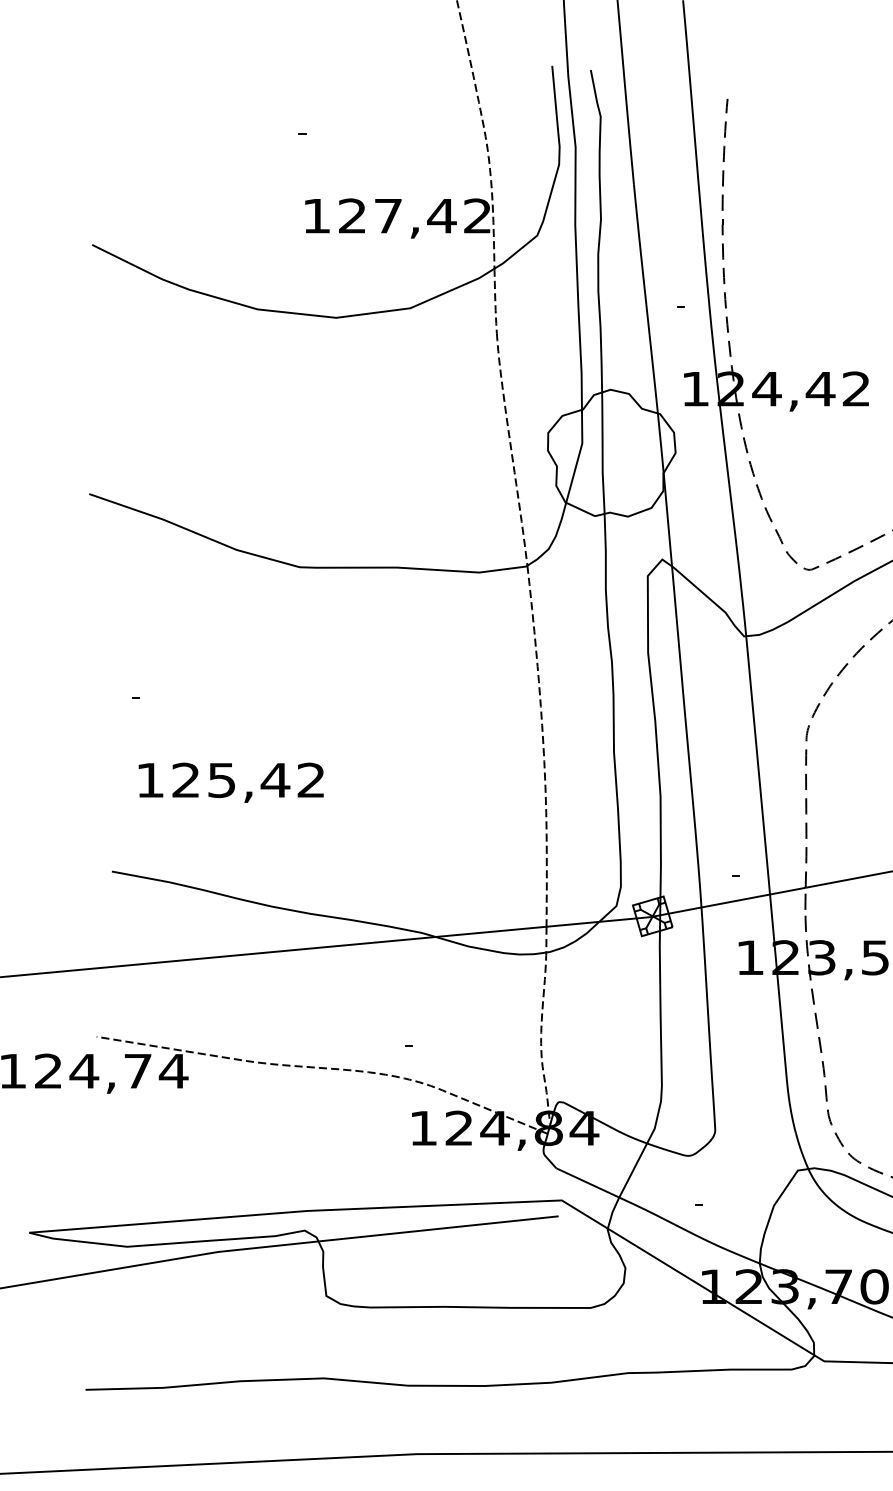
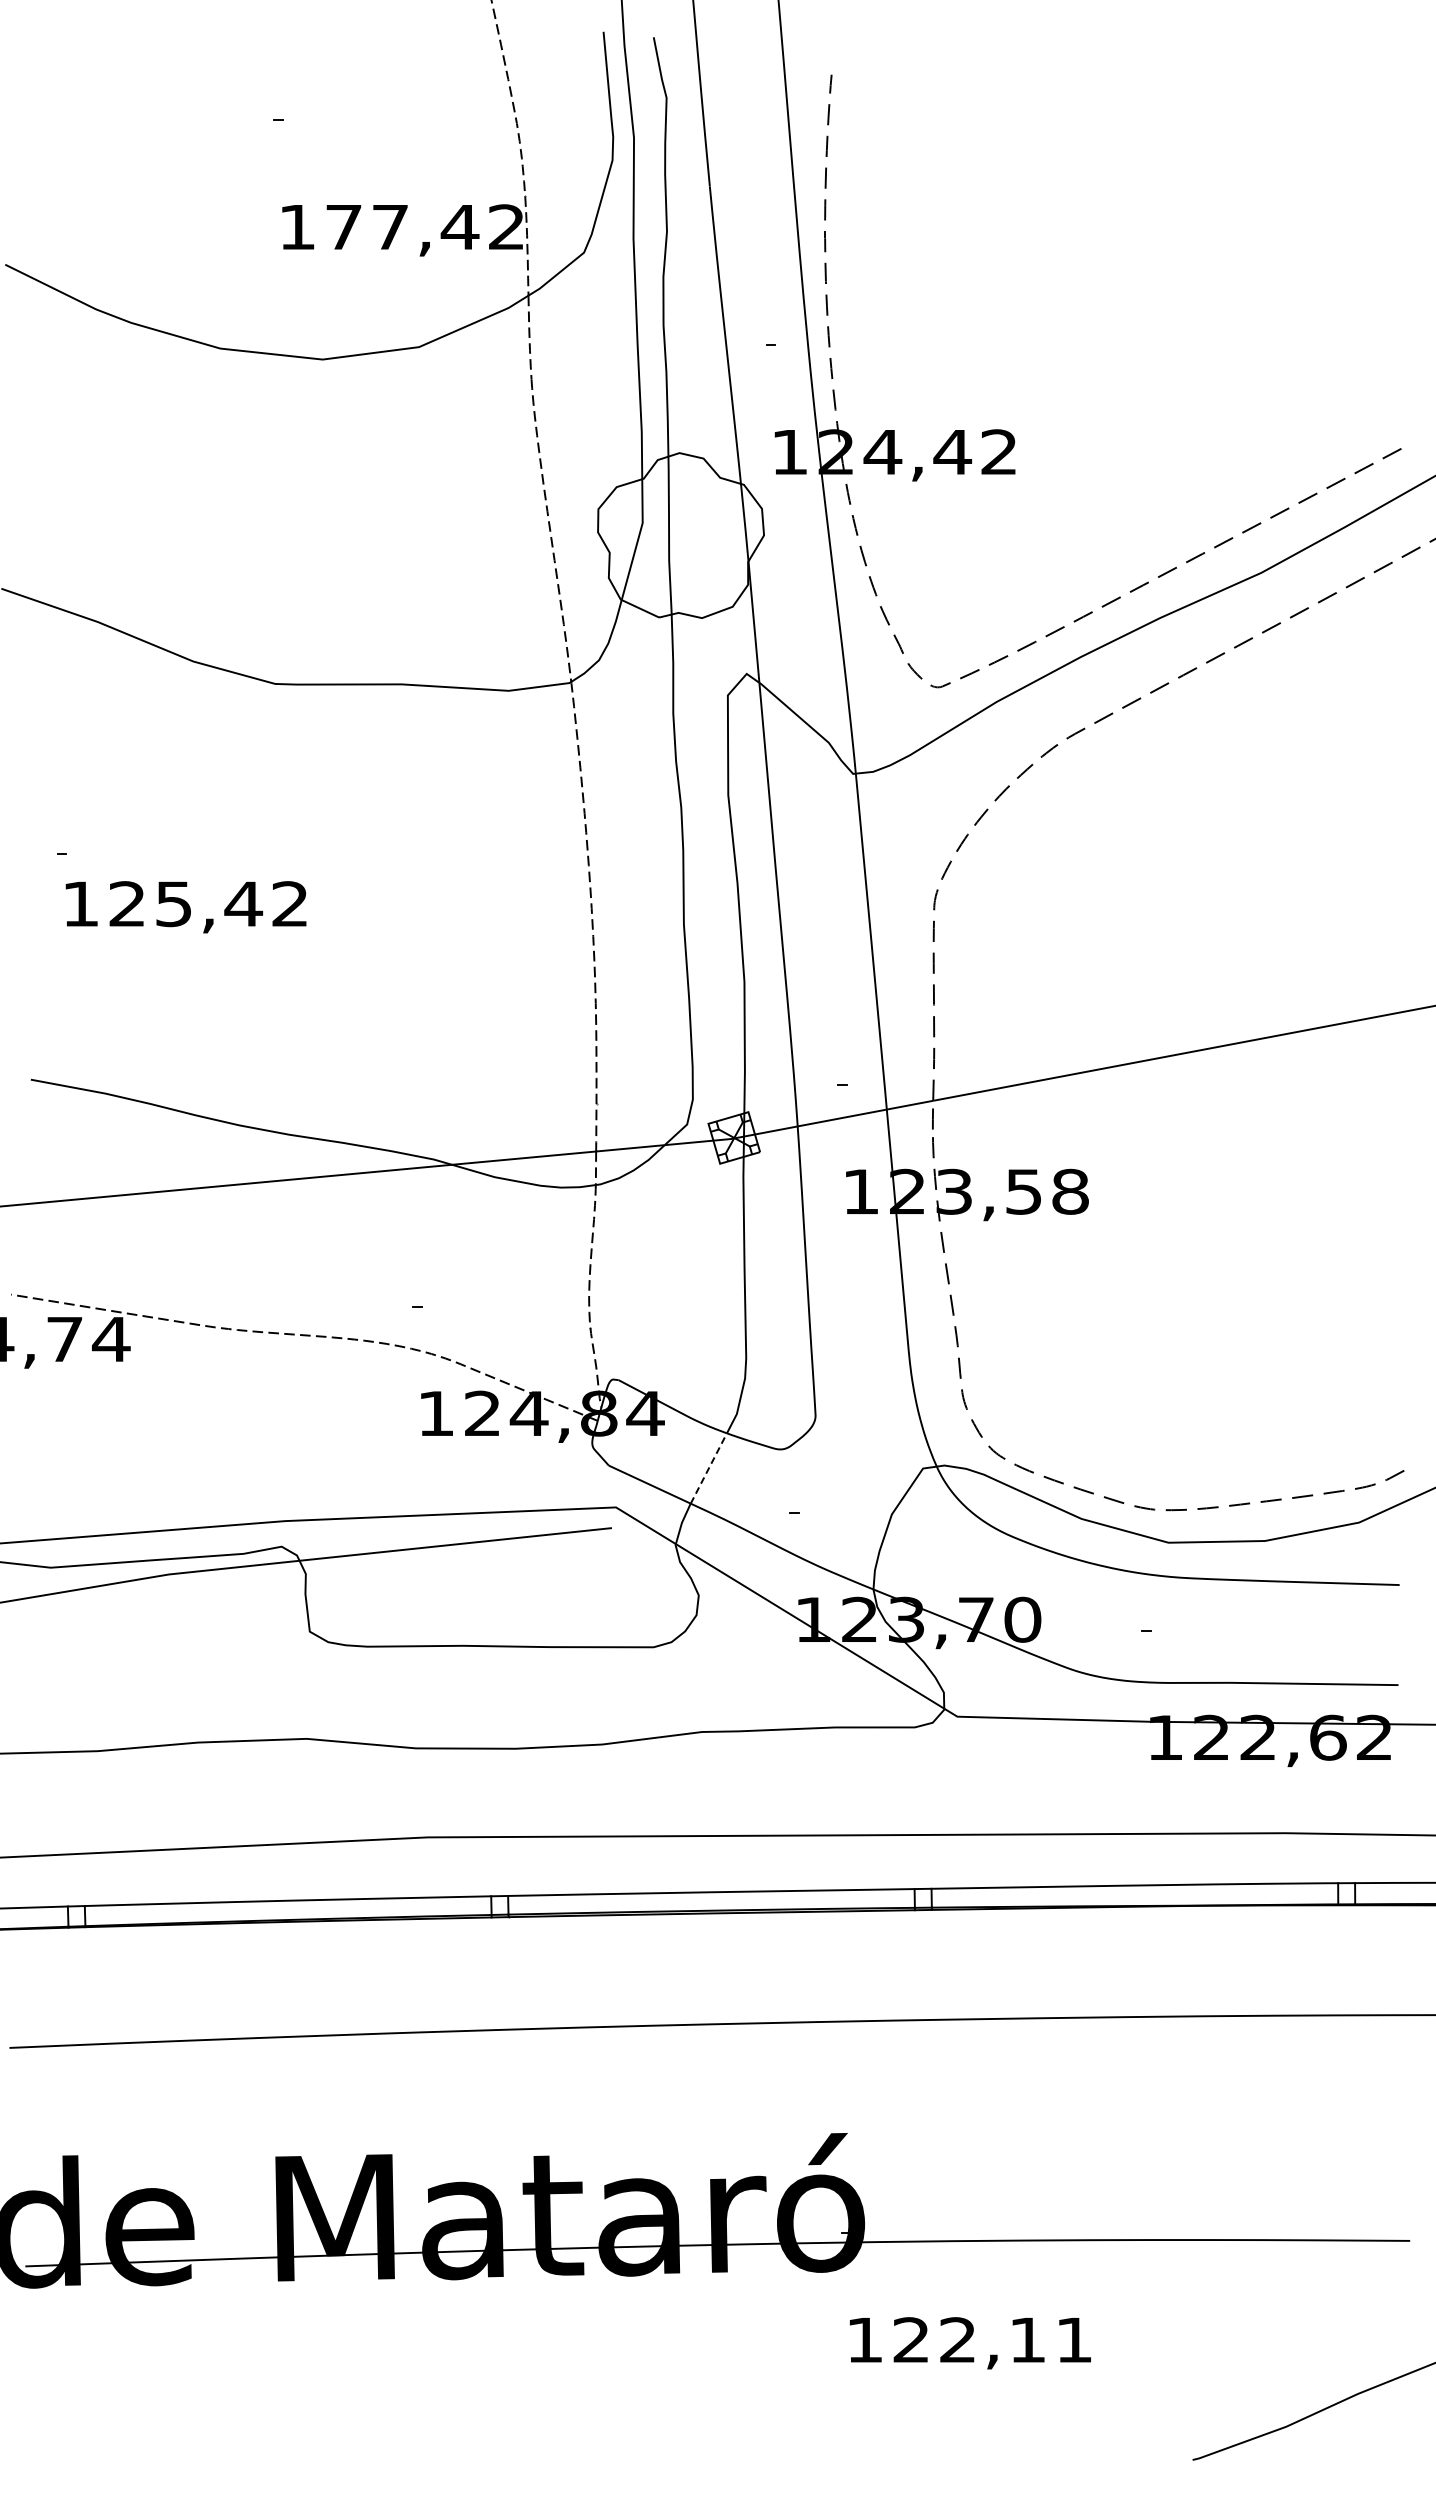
text: (352, 215) -> (343, 226), 127,42 -> 177,42
text: (230, 782) -> (185, 907), moved
line: (632, 1170) -> (708, 1468), solid -> dashed

